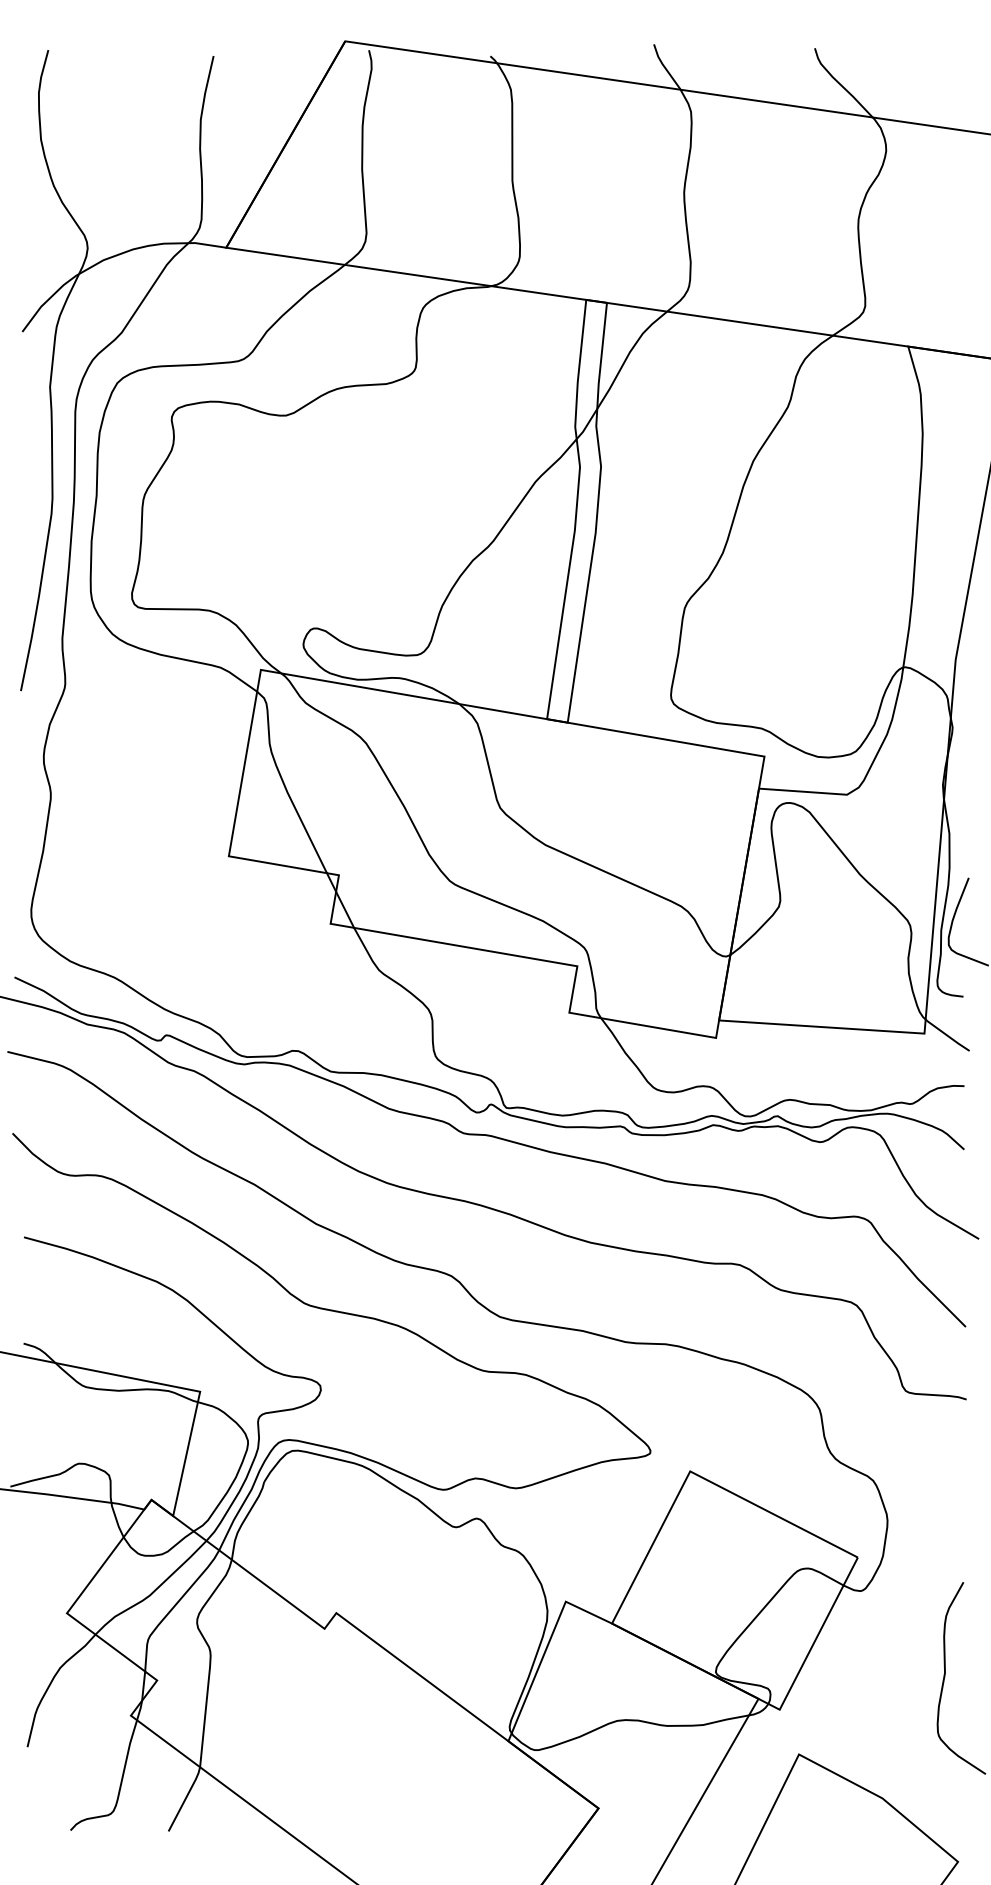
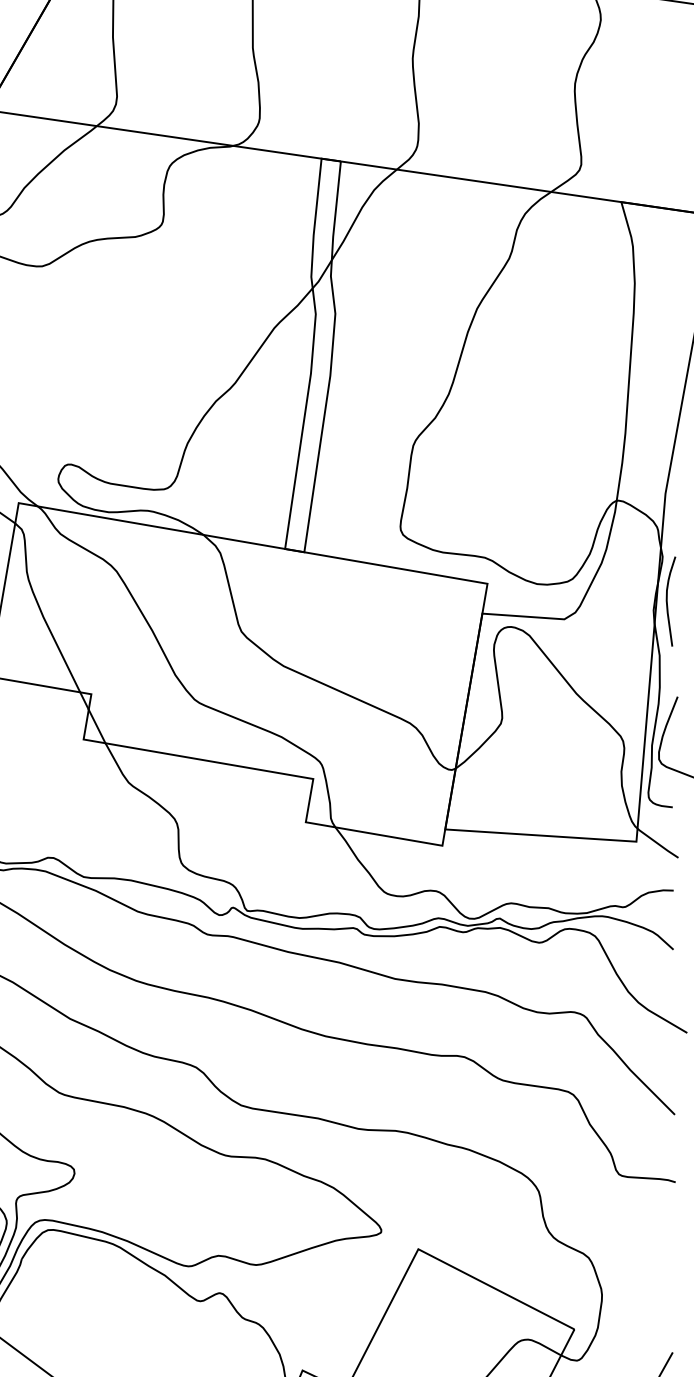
curve: (958, 776) -> (668, 602), added

